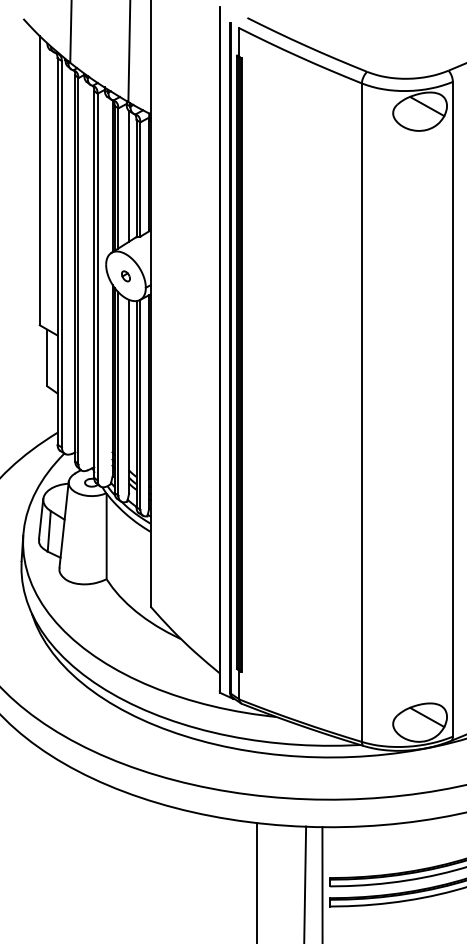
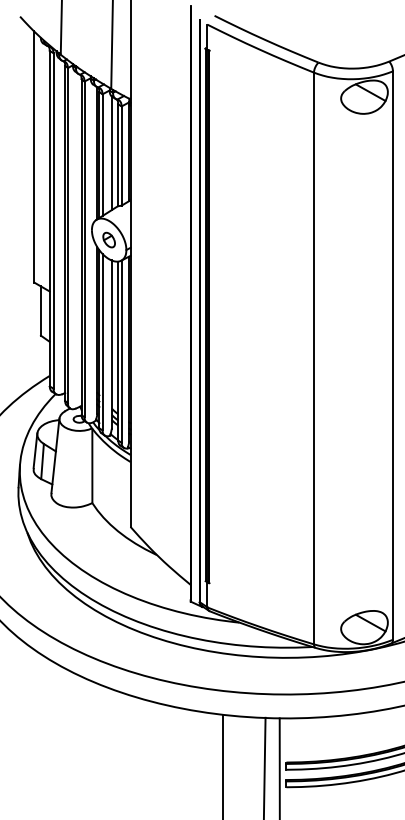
part: (125, 276) -> (108, 240), size x1.67

